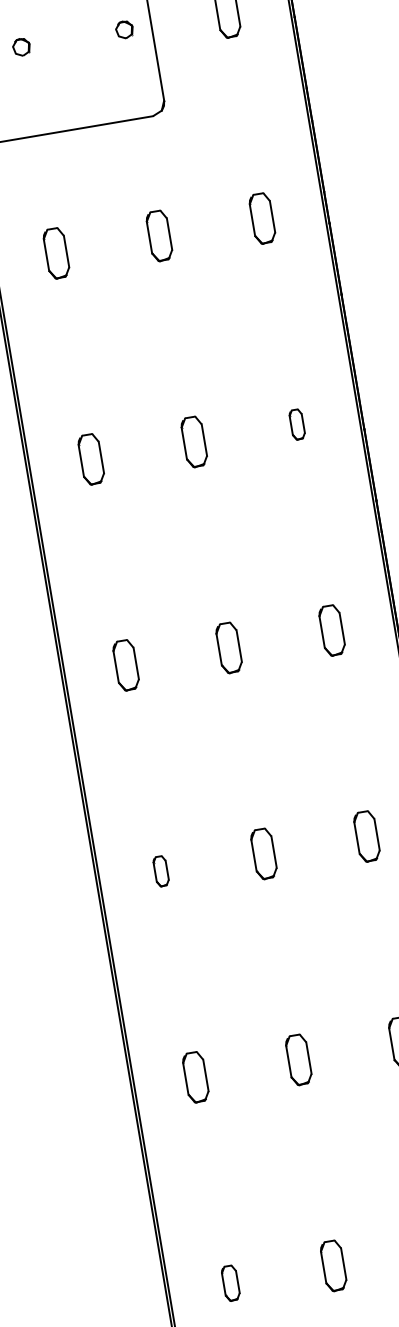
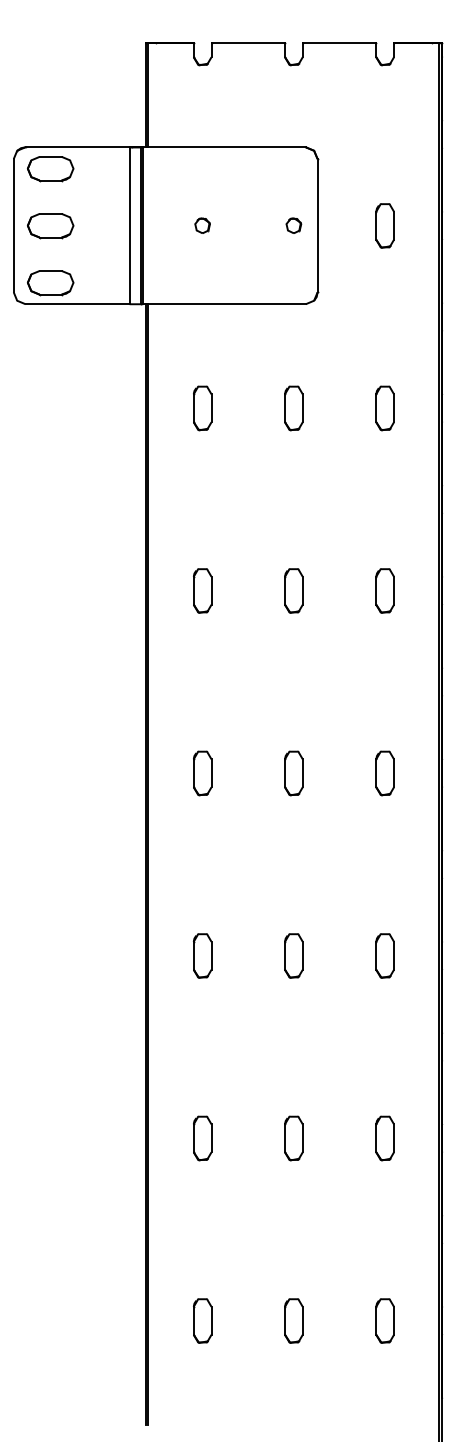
part: (296, 424) -> (384, 590), size x1.67
part: (160, 870) -> (202, 955), size x1.67
part: (230, 1282) -> (202, 1320), size x1.43

